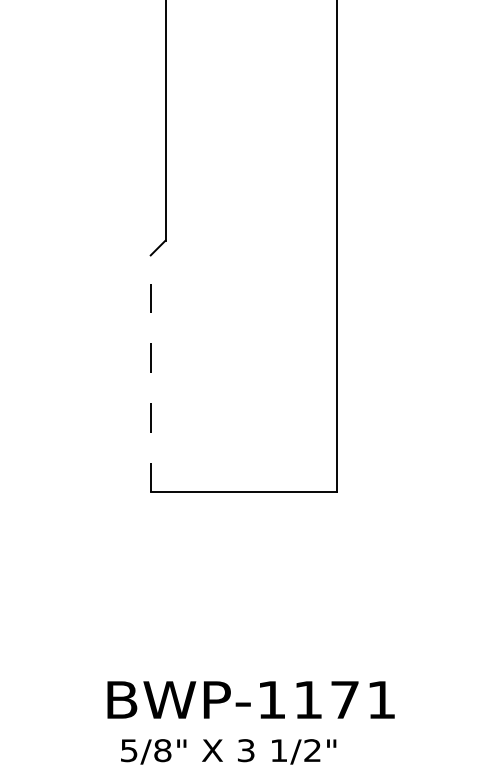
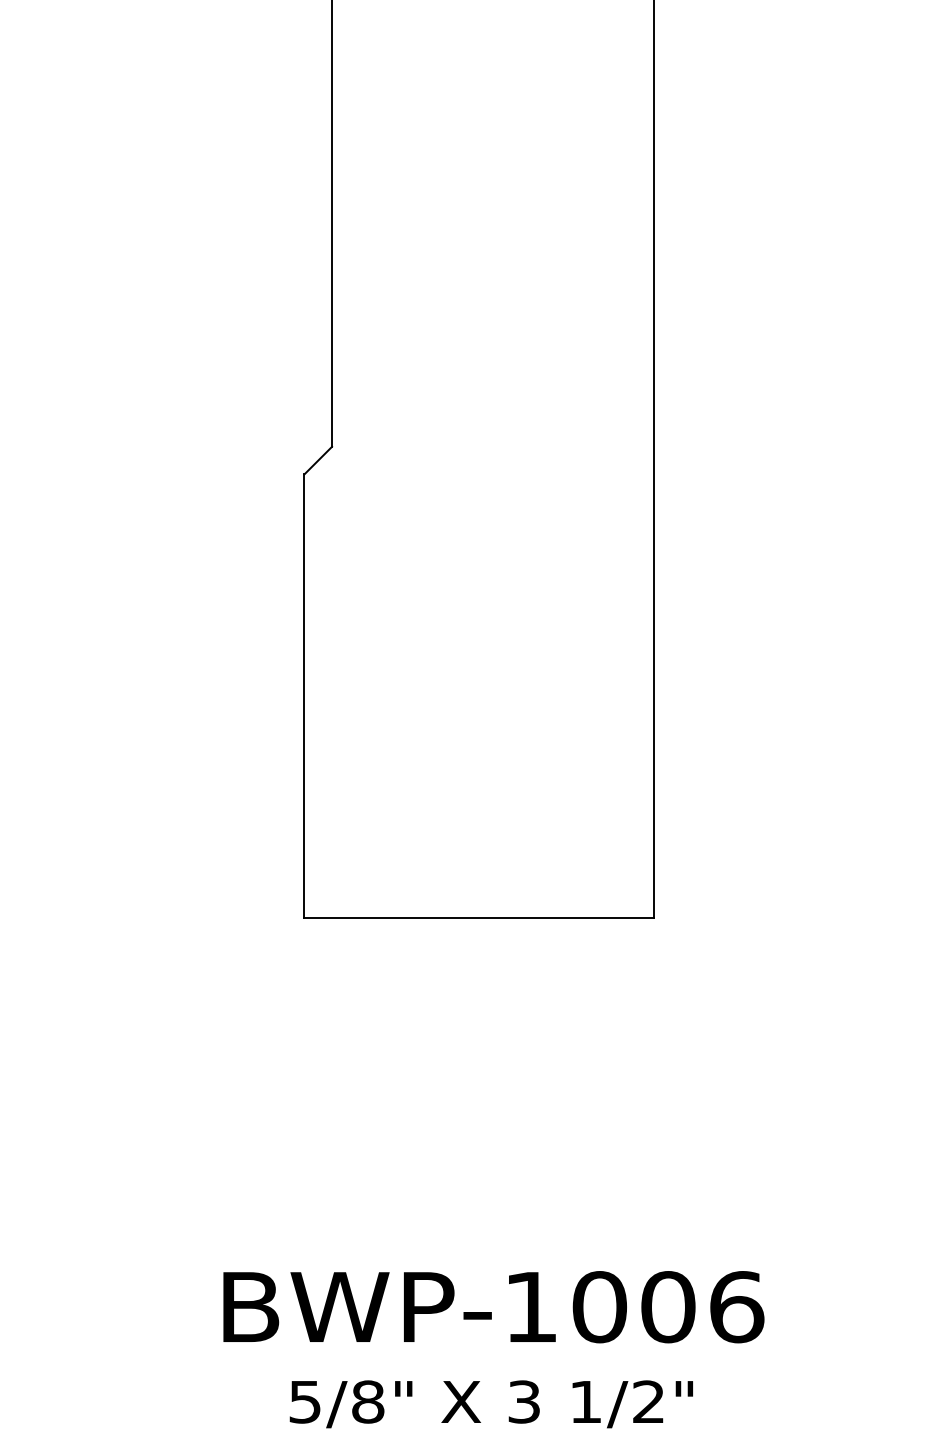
line: (150, 373) -> (303, 695), dashed -> solid
text: (345, 699) -> (669, 1306), BWP-1171 -> BWP-1006
text: (228, 751) -> (491, 1403), moved

